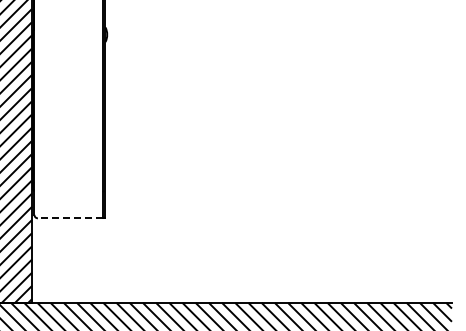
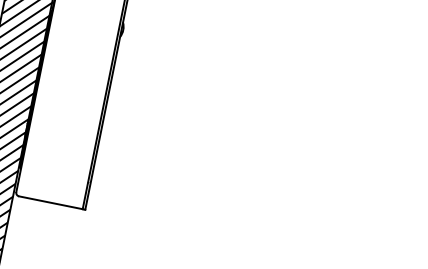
line: (69, 218) -> (50, 202), dashed -> solid

